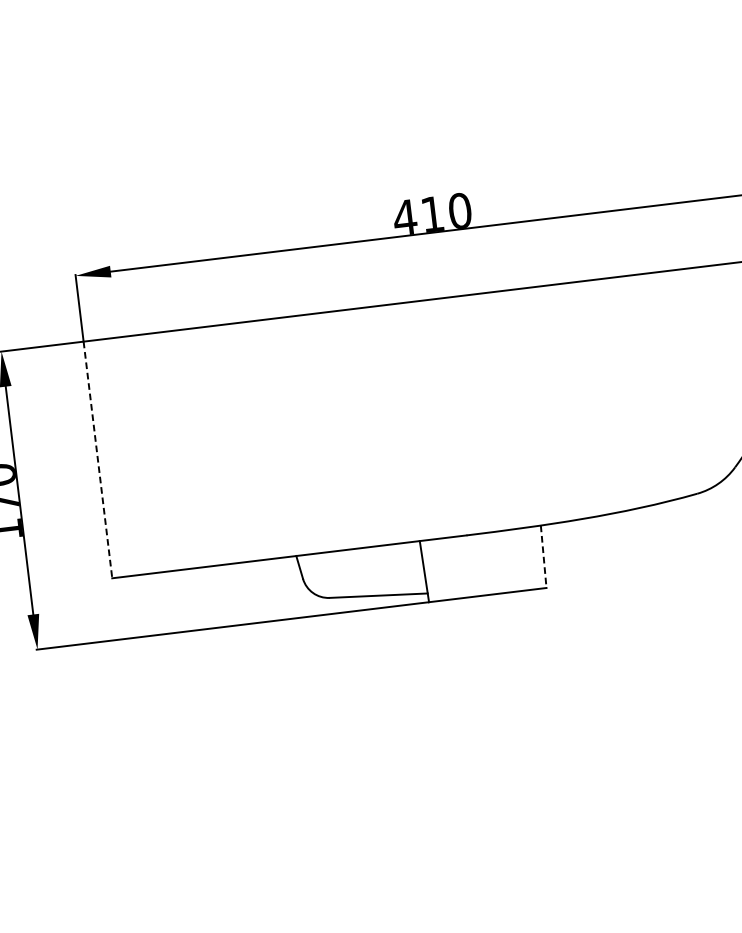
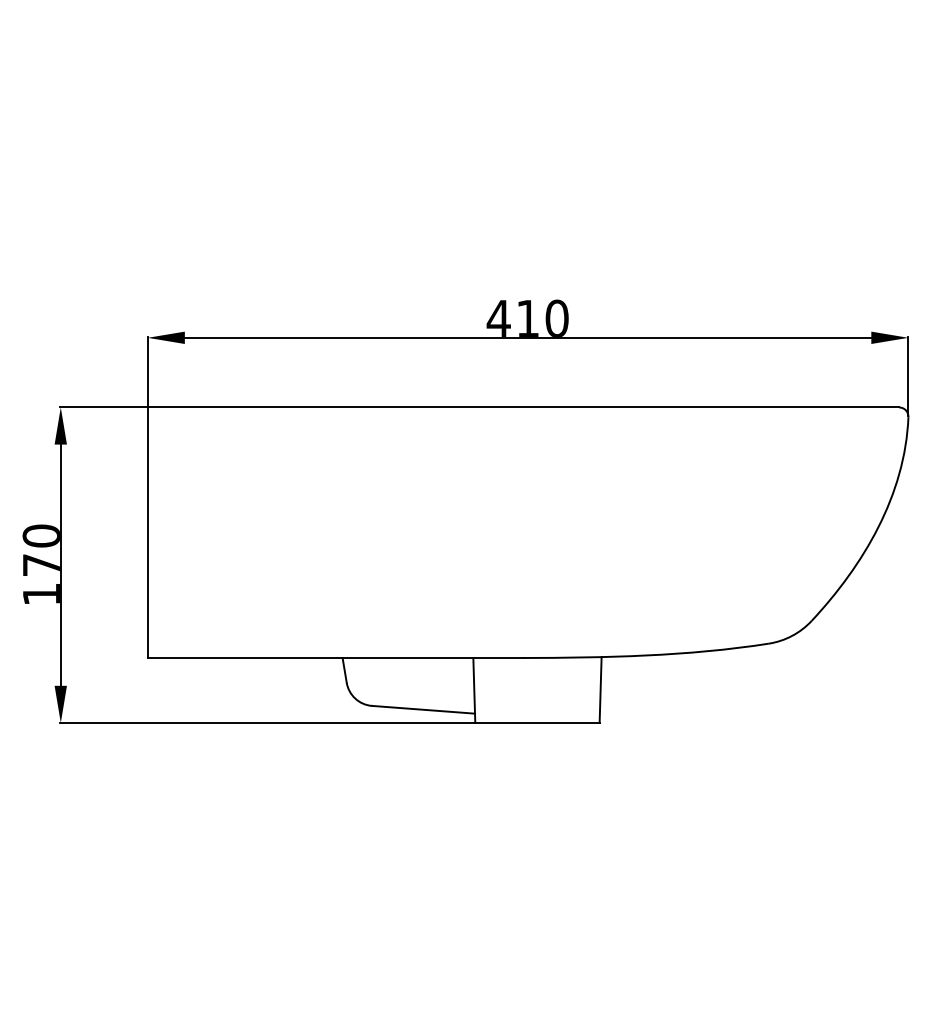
line: (97, 460) -> (147, 533), dashed -> solid
line: (543, 557) -> (600, 690), dashed -> solid

